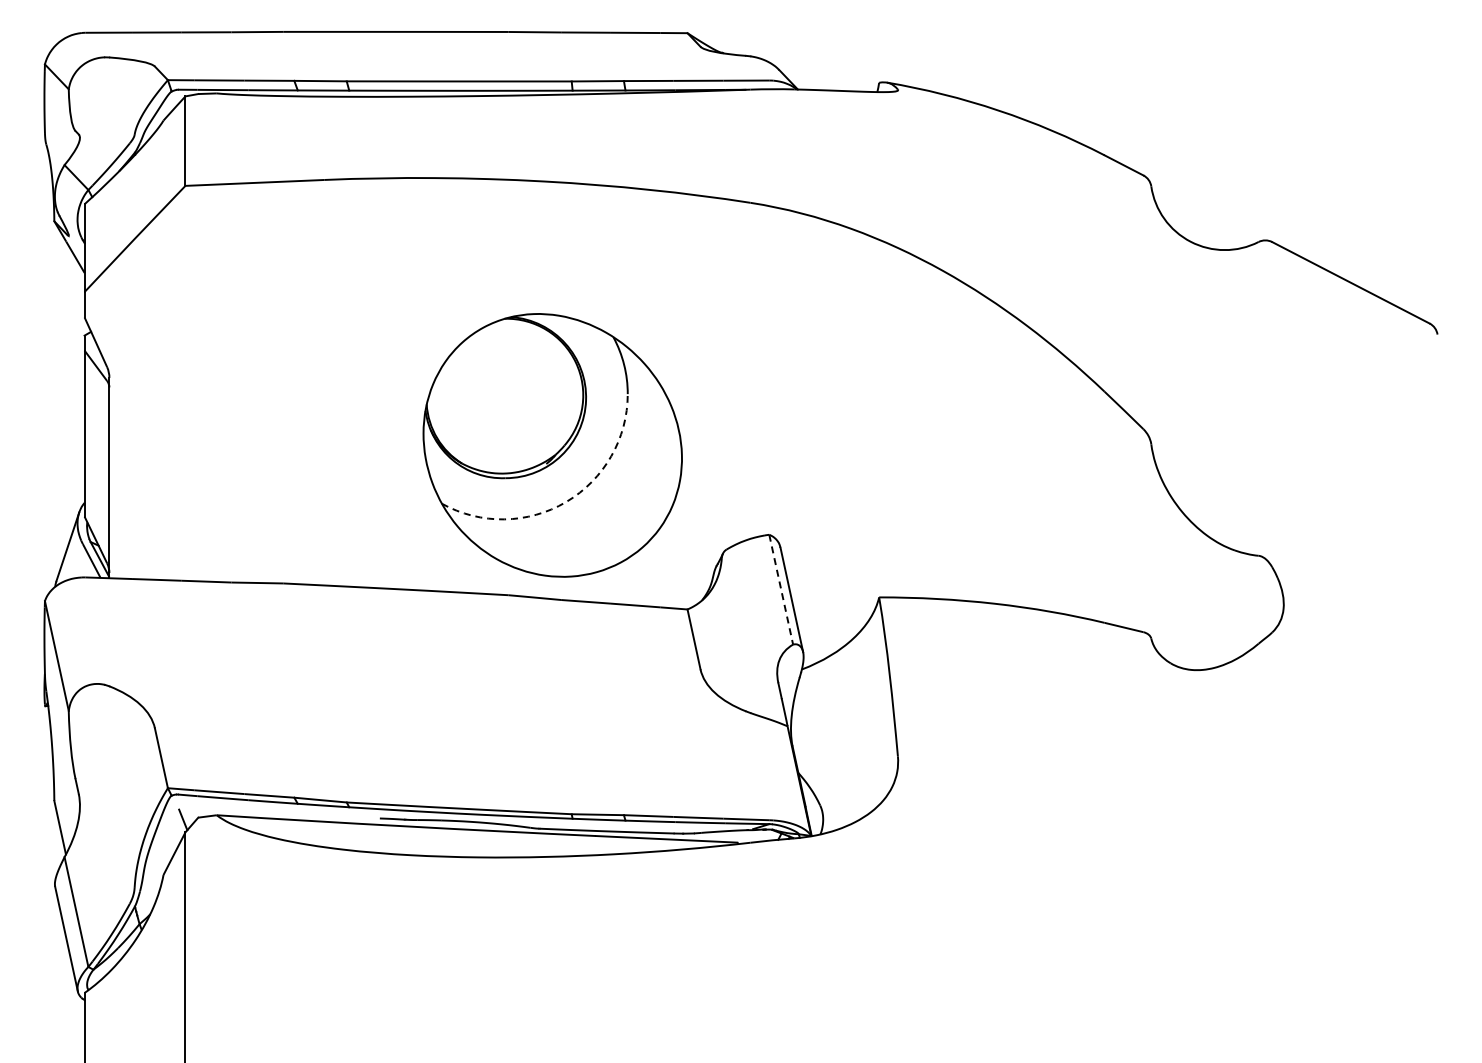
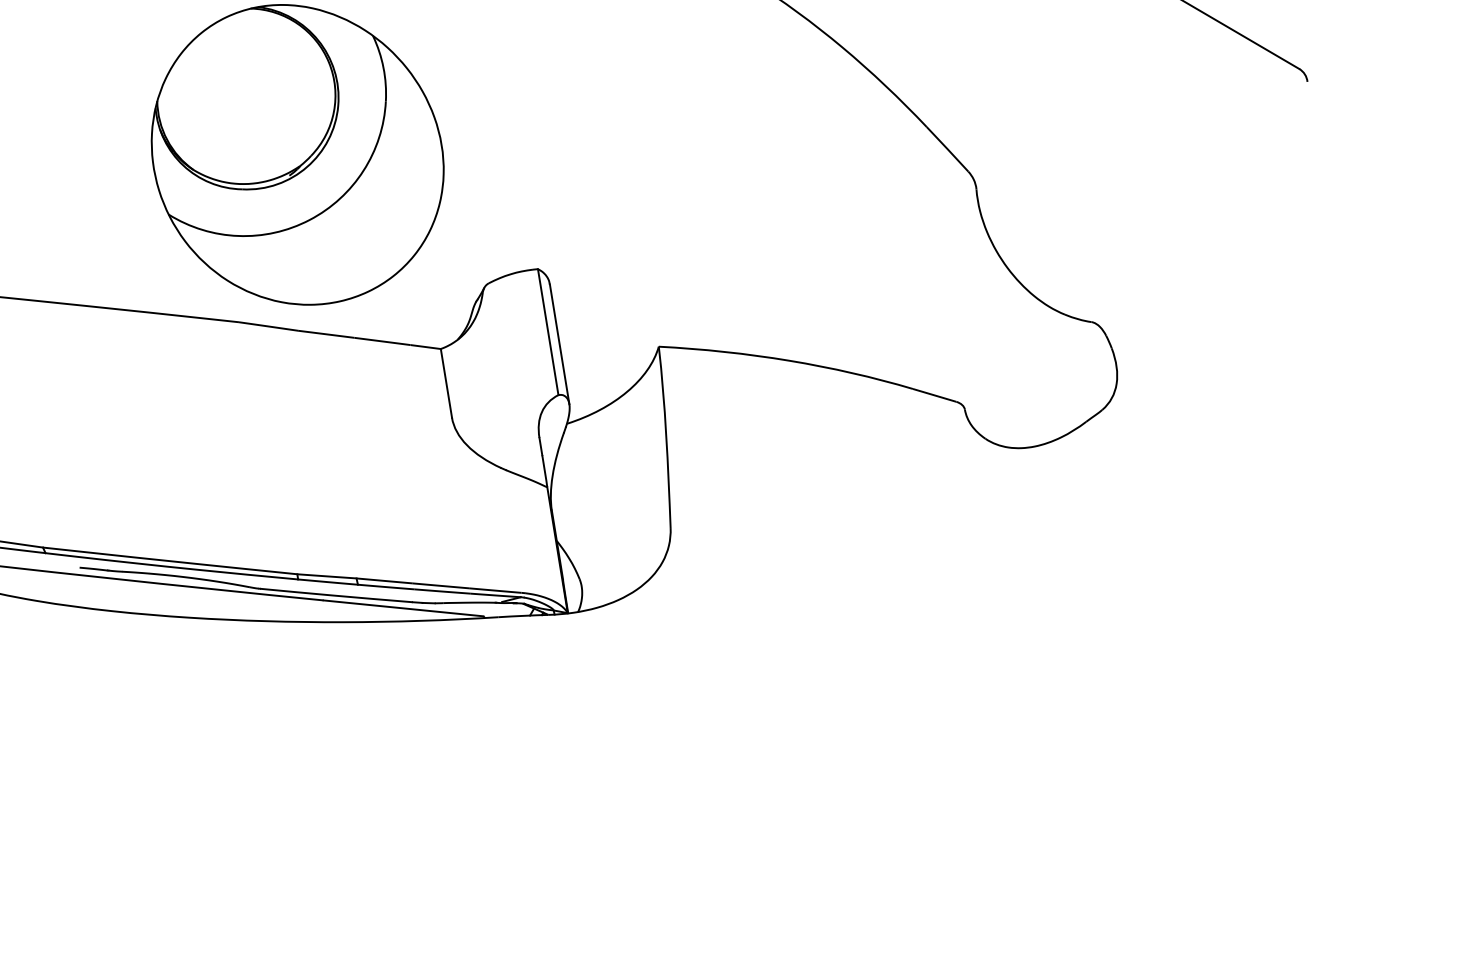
arc: (566, 502) -> (309, 220), dashed -> solid
line: (781, 590) -> (548, 333), dashed -> solid

